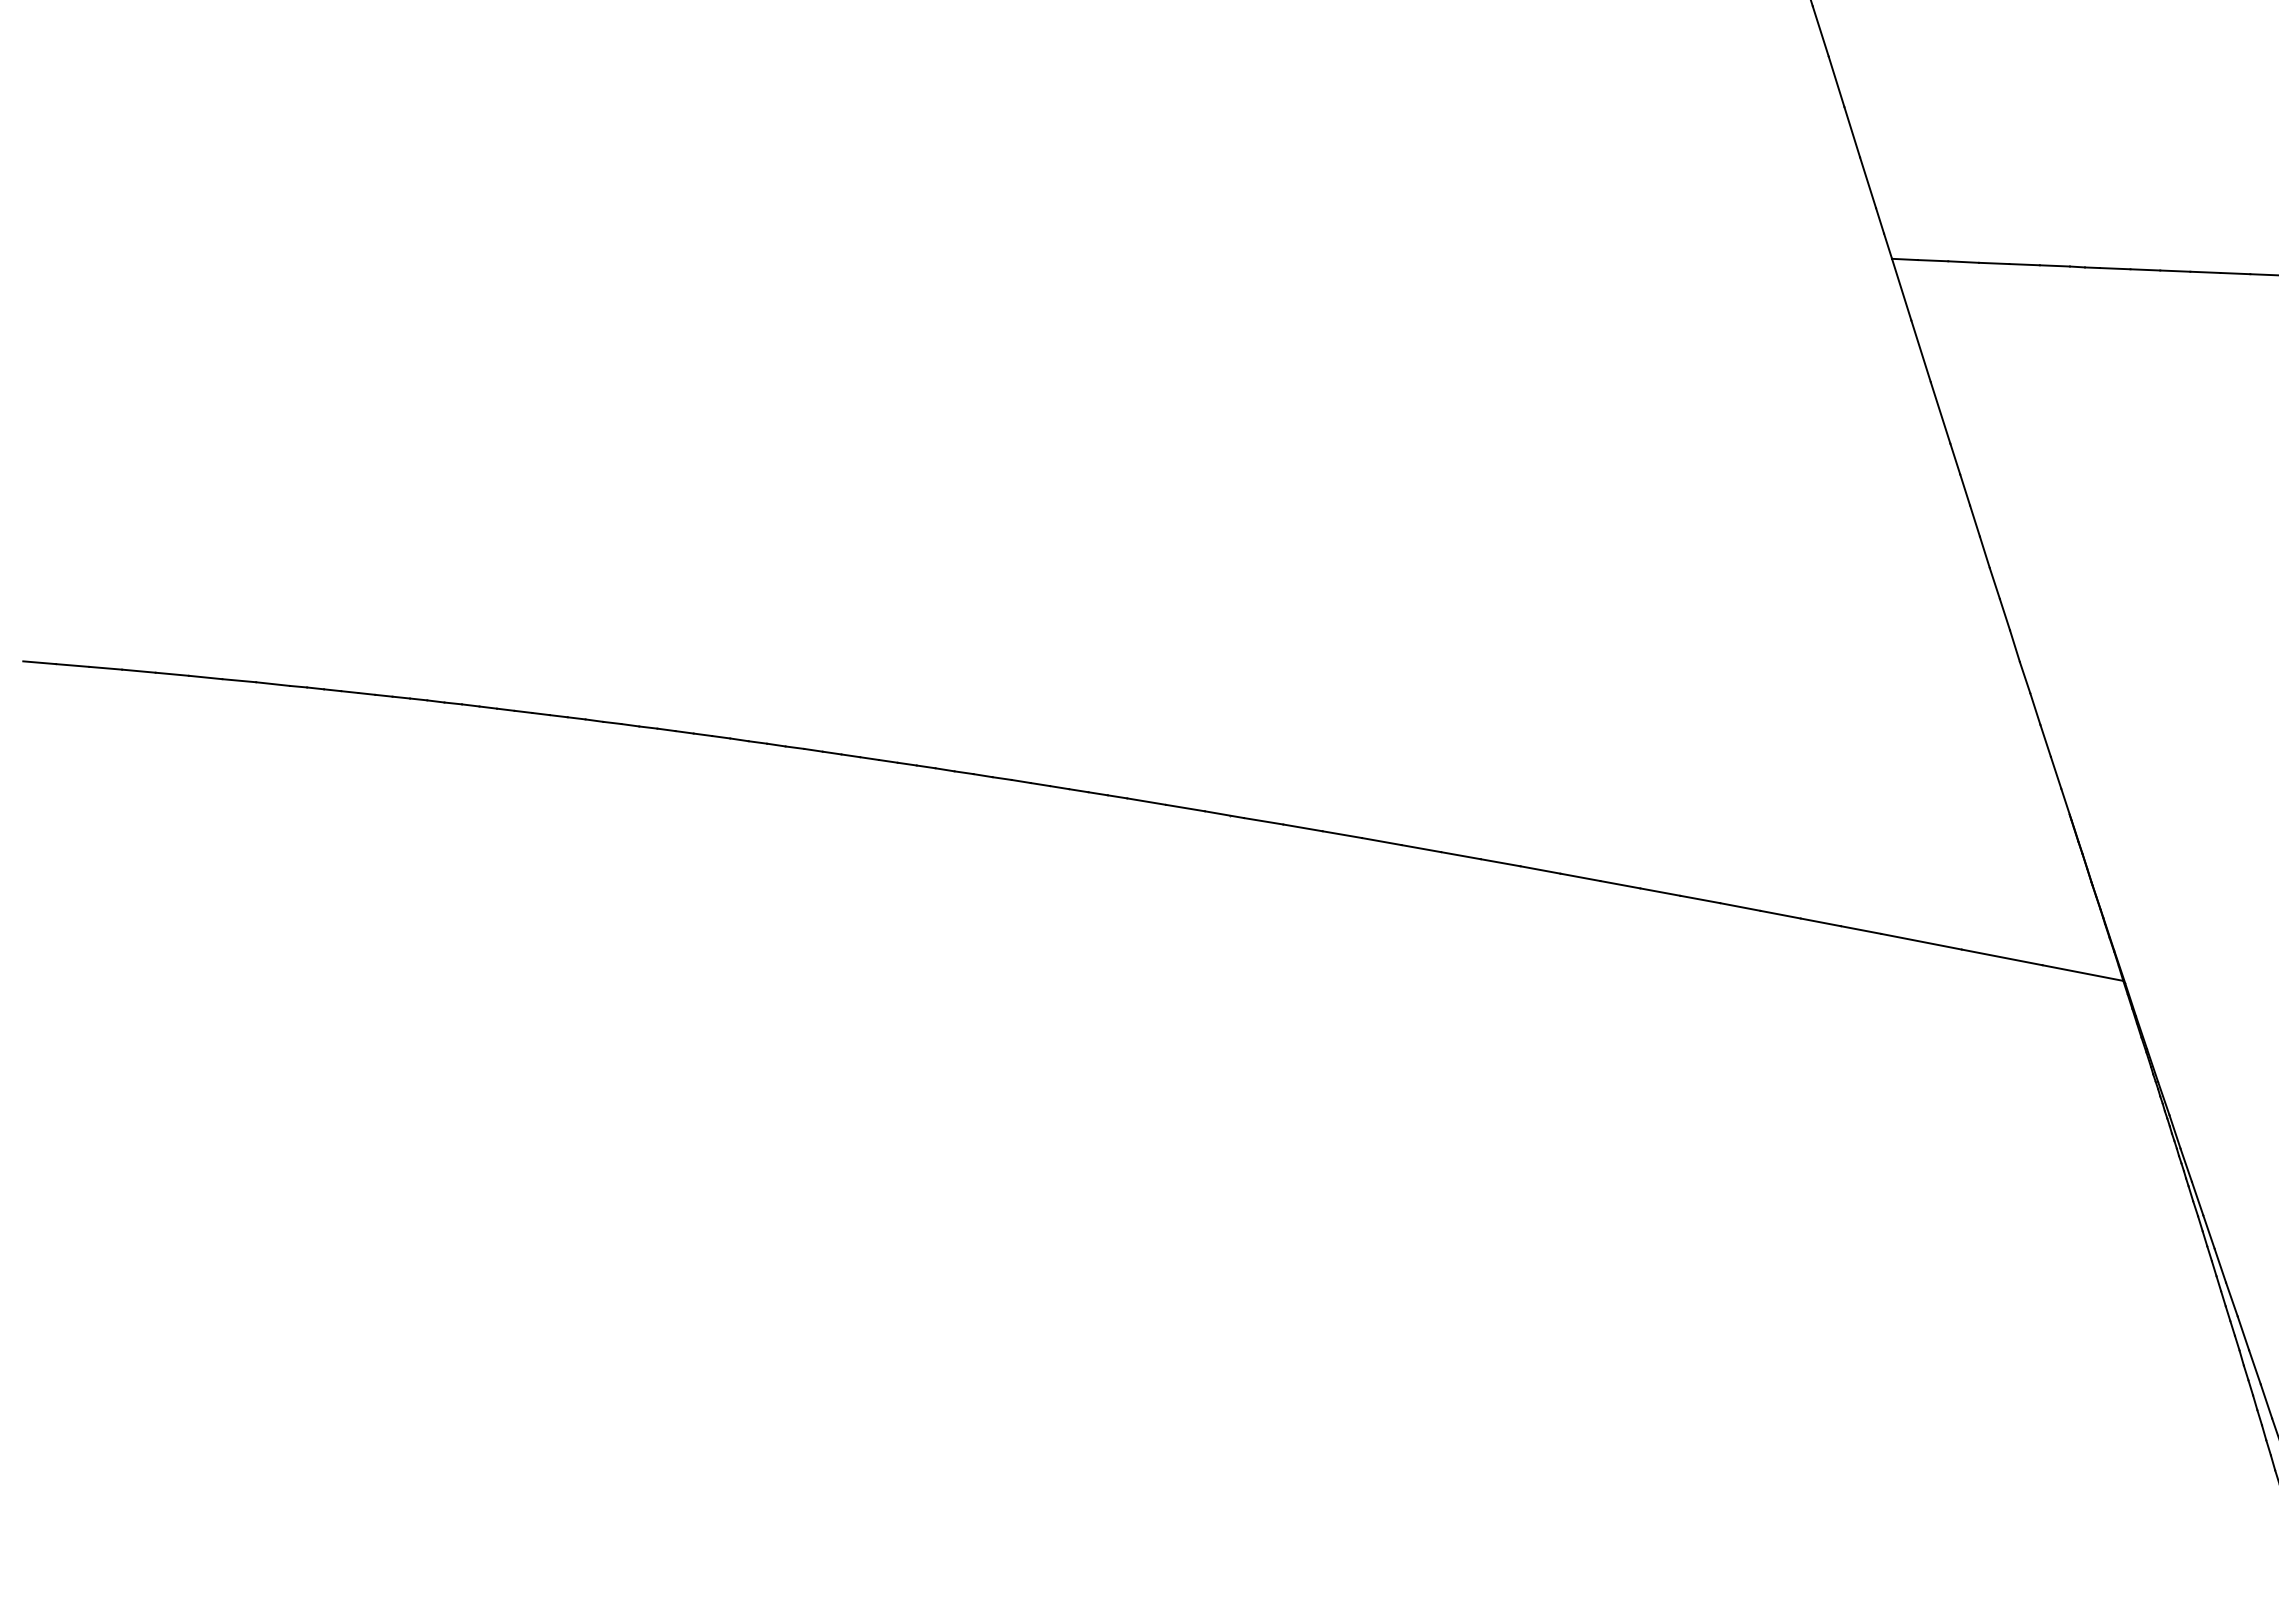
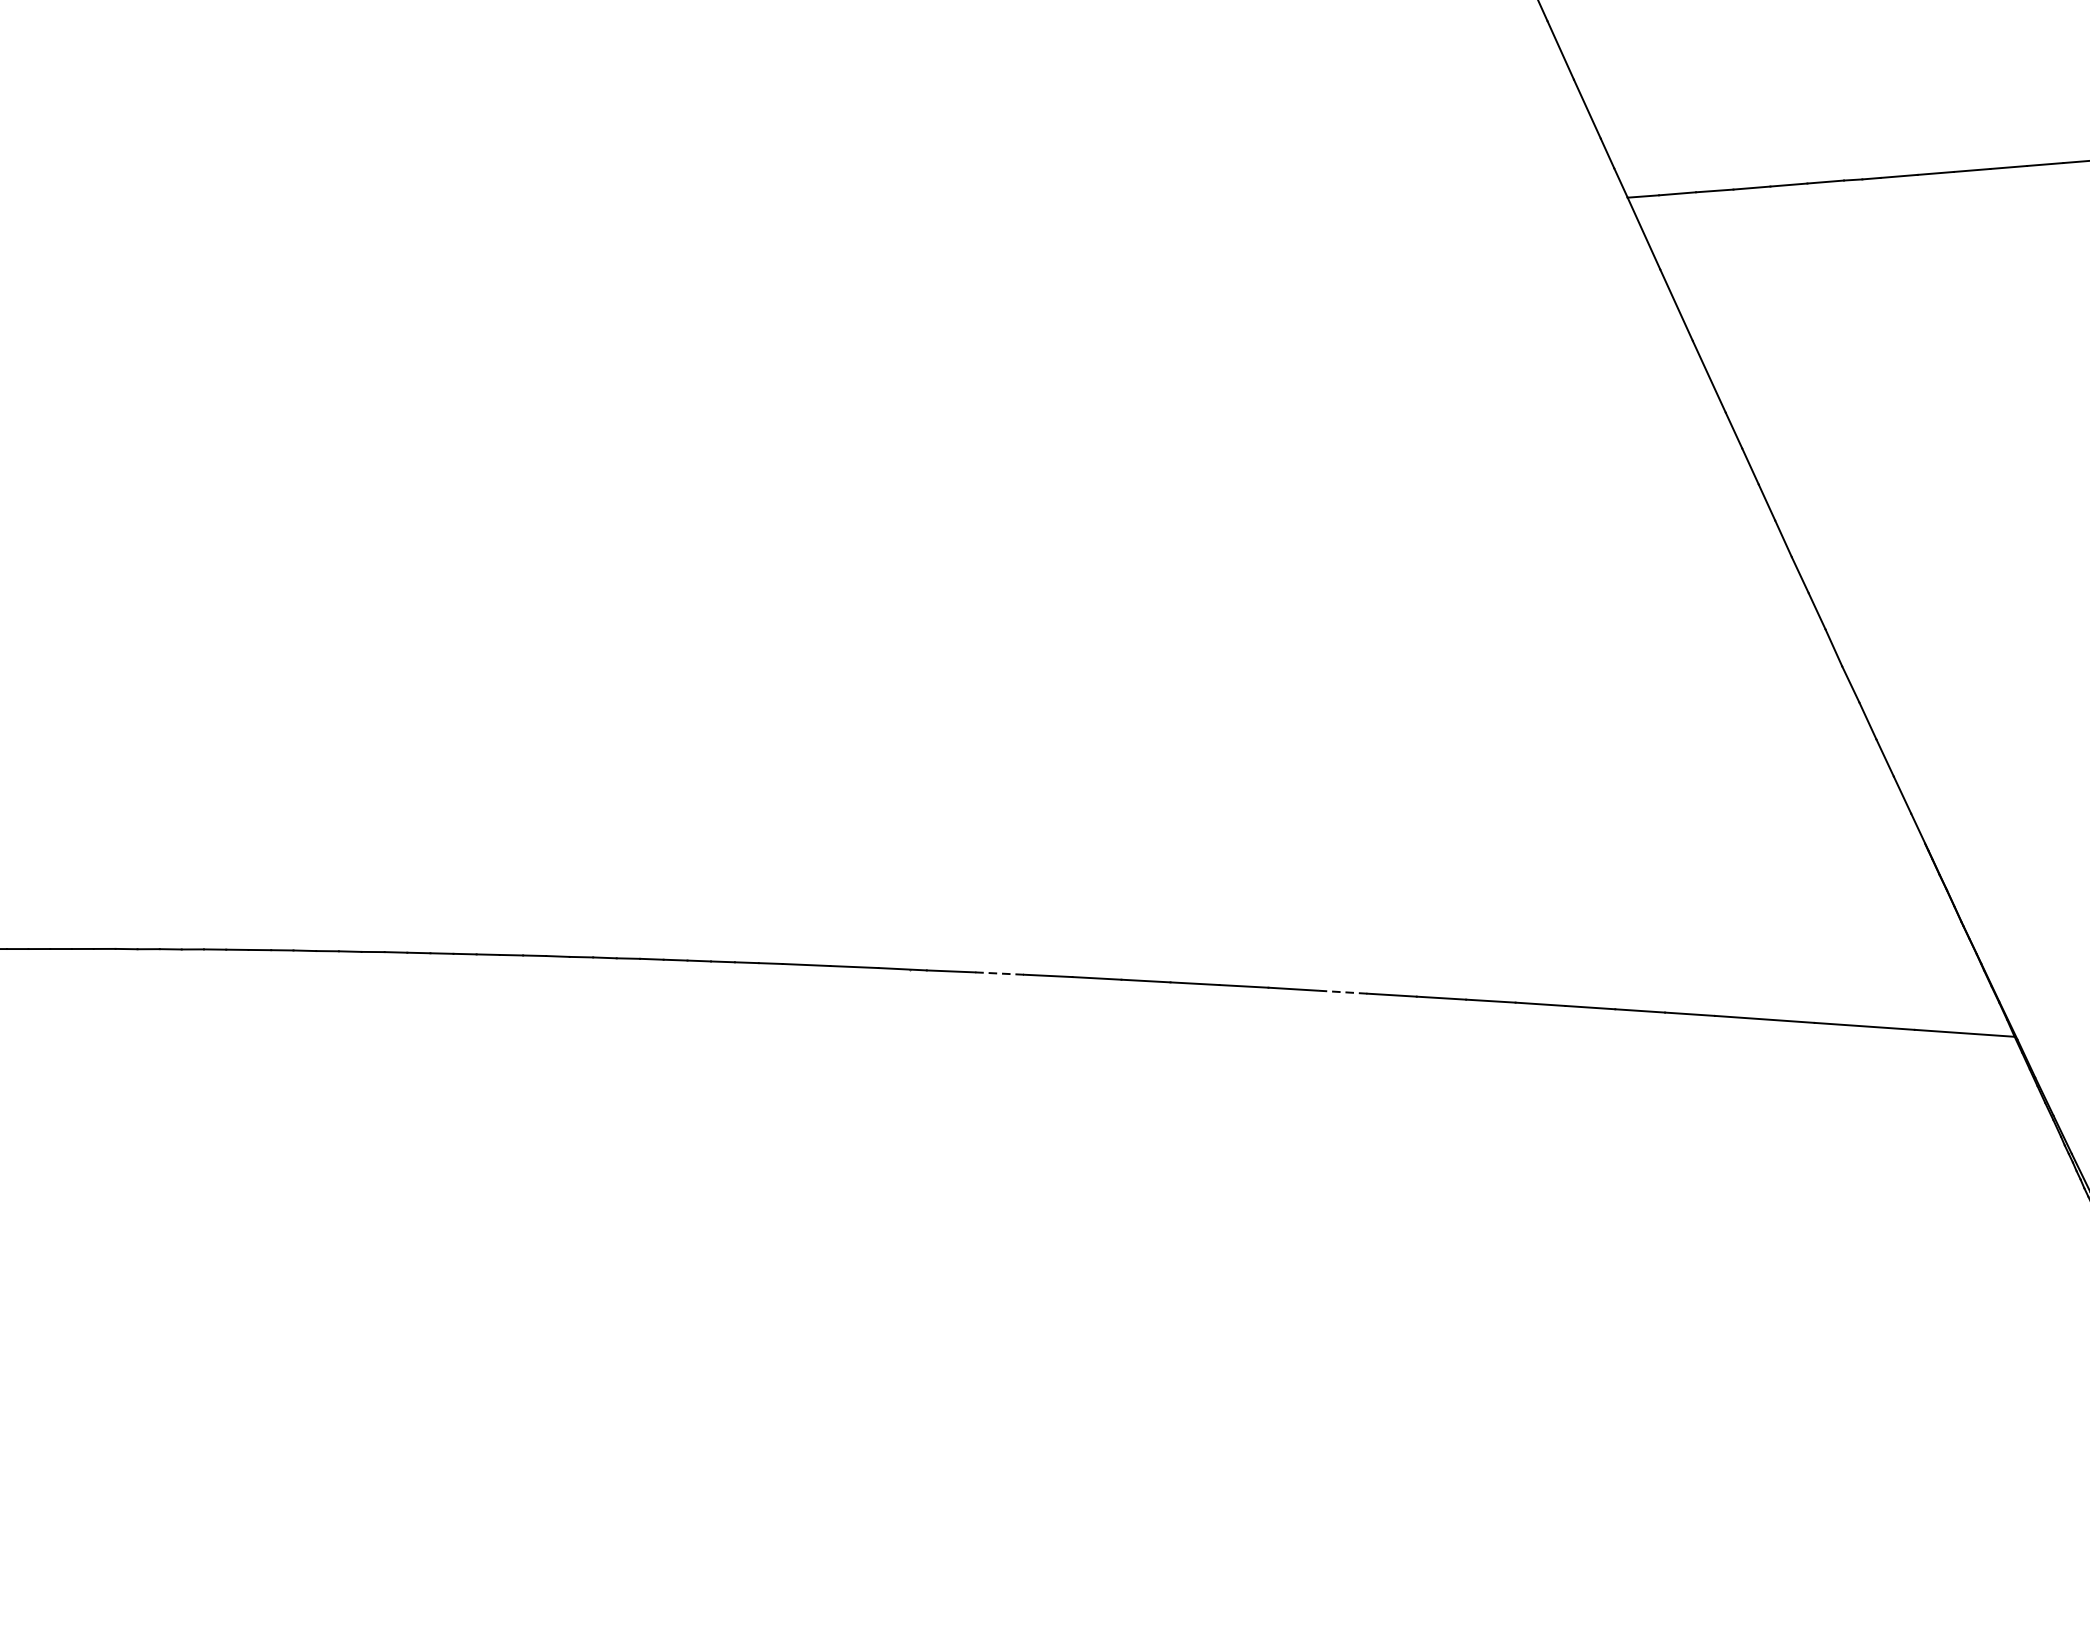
line: (1303, 827) -> (1000, 973), solid -> dashed
line: (1579, 877) -> (1341, 992), solid -> dashed

